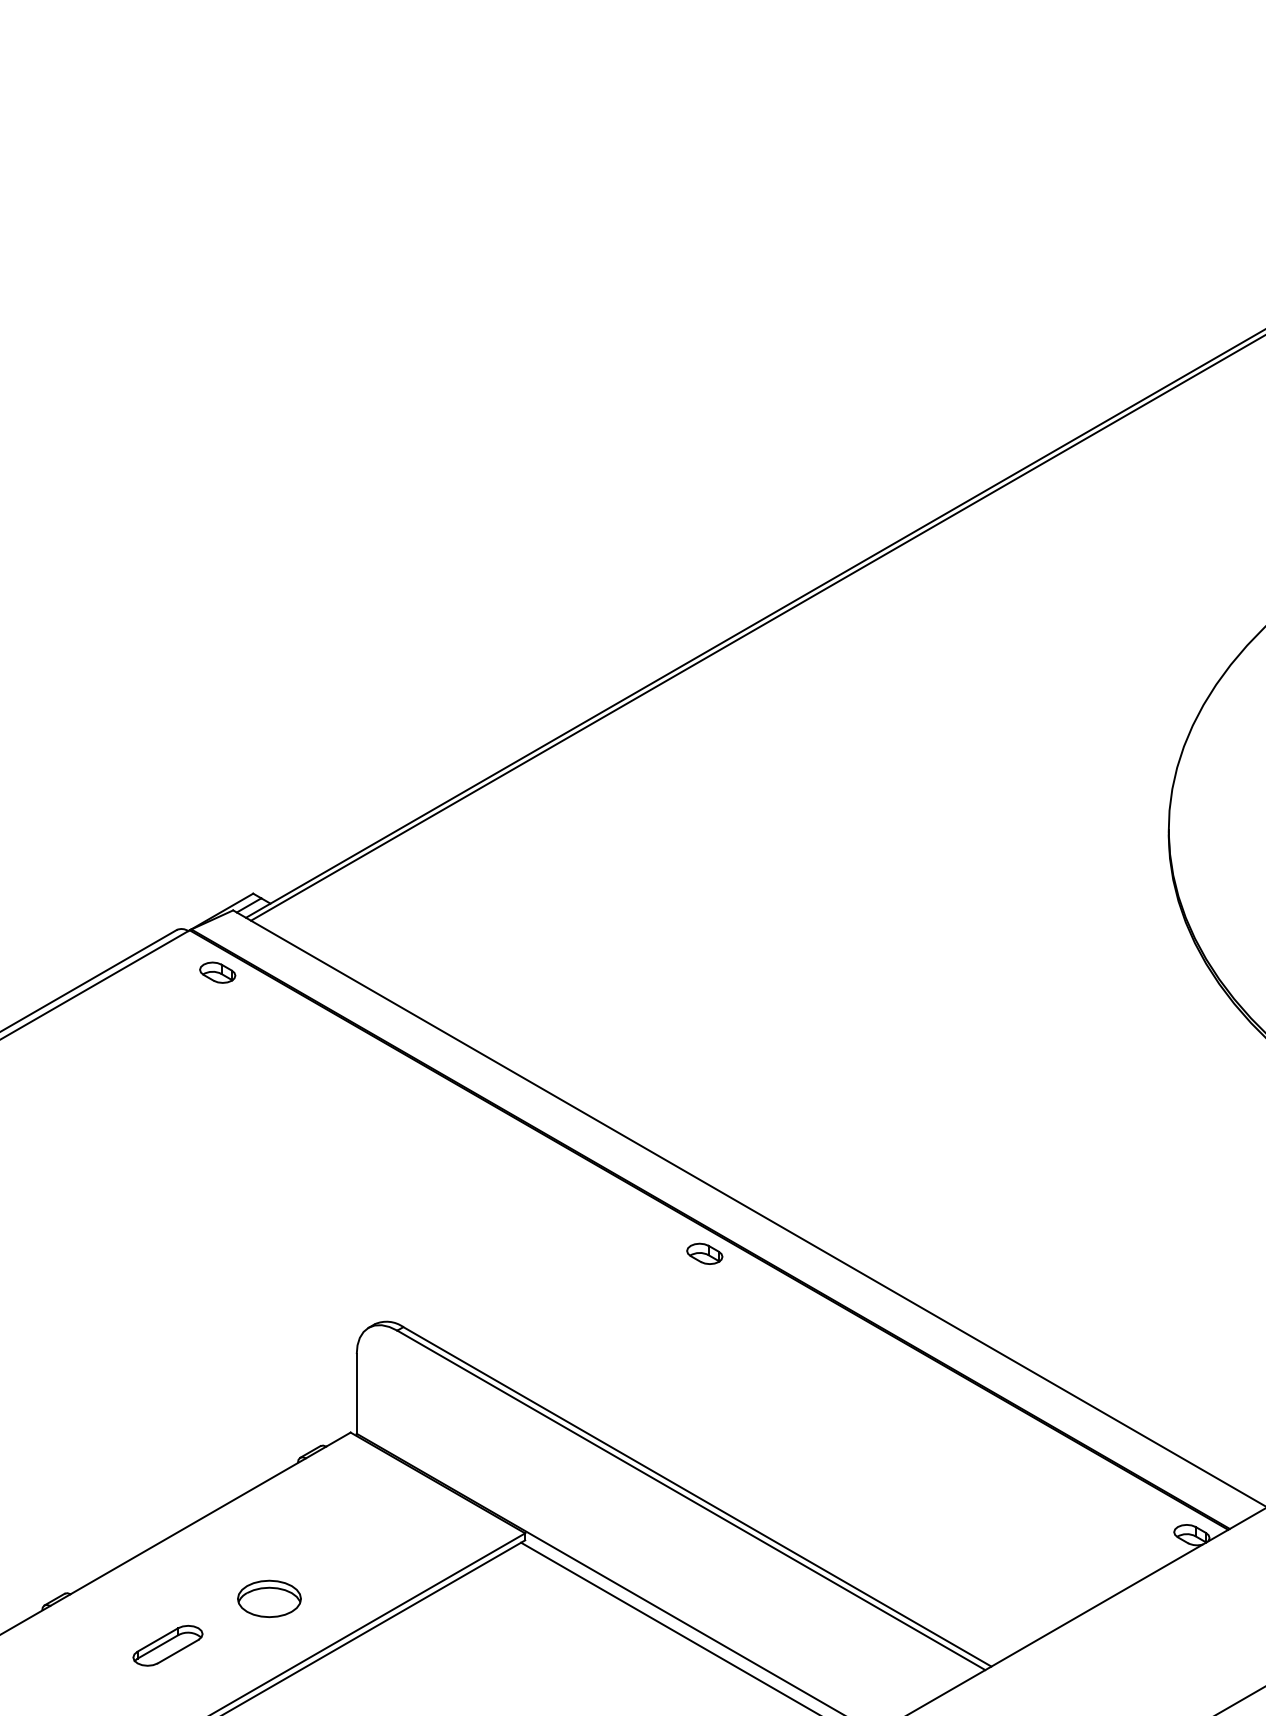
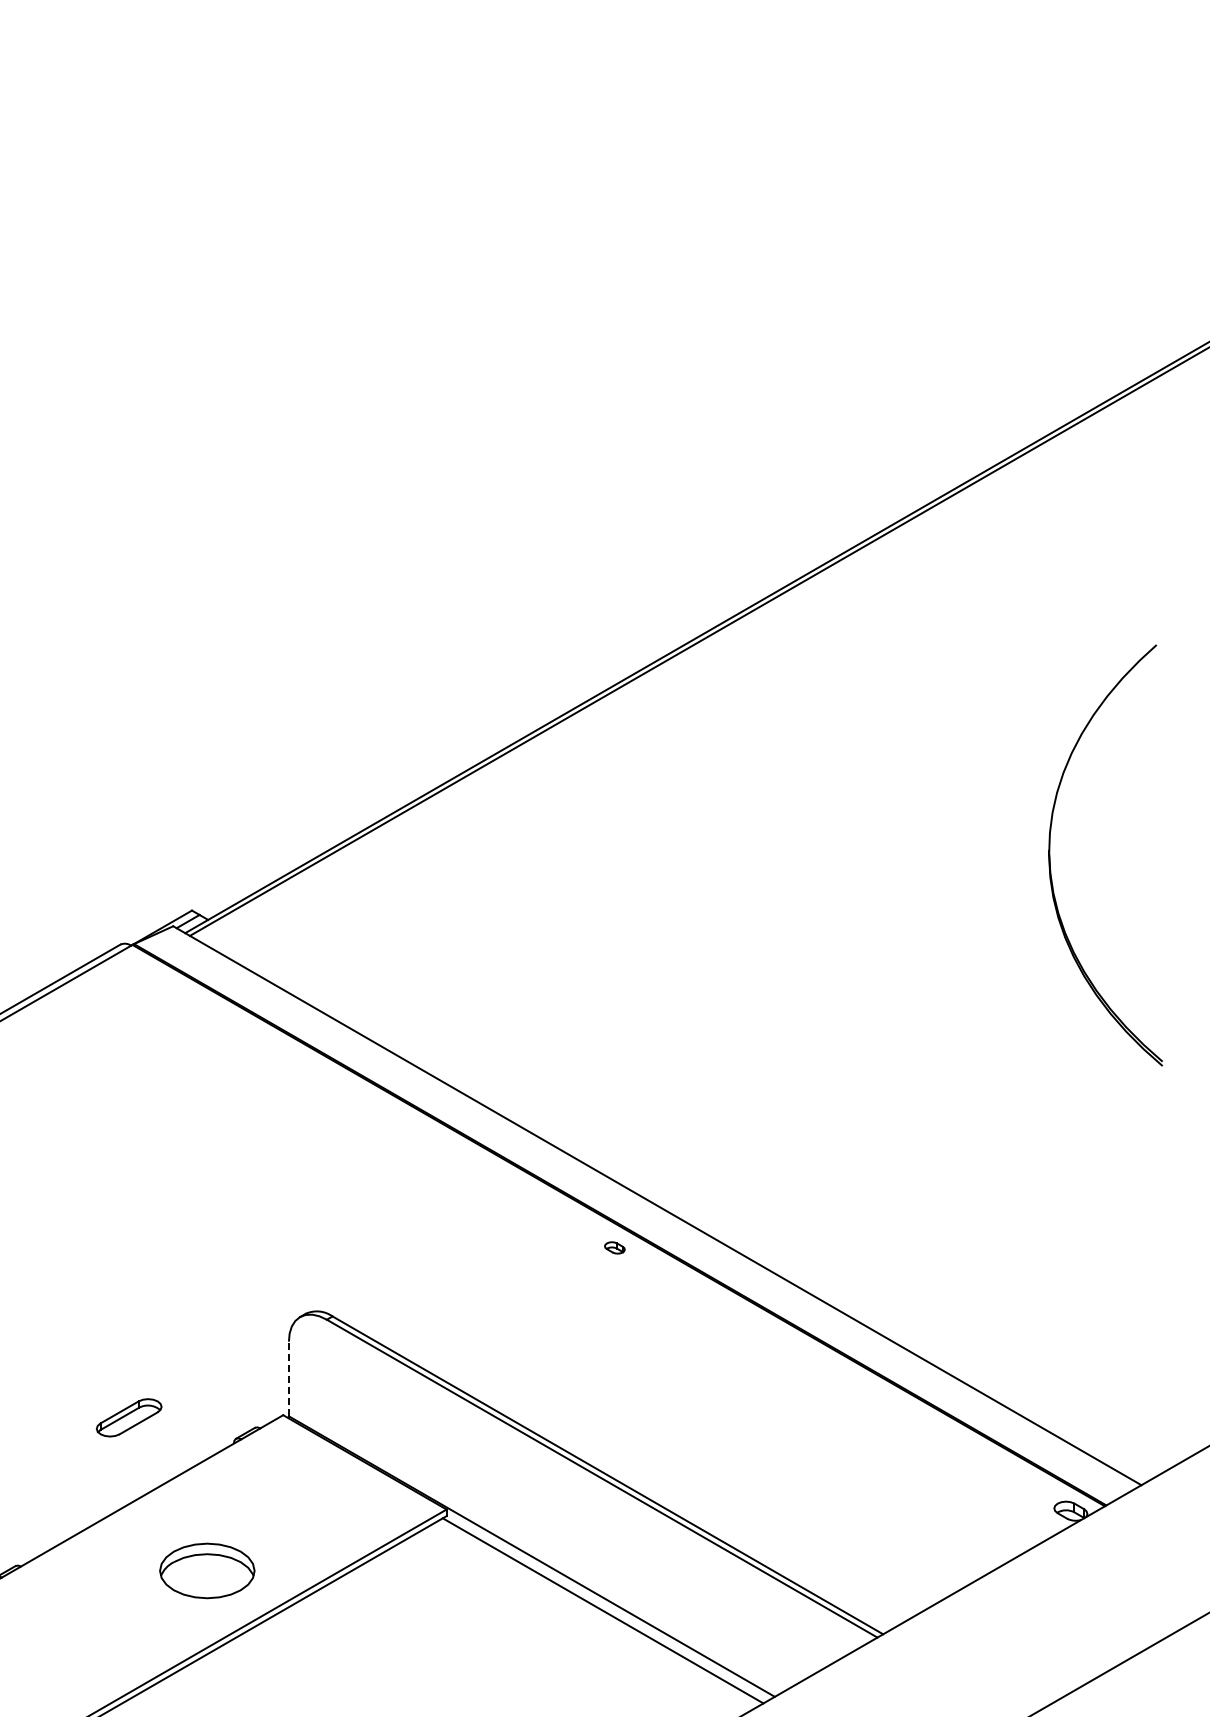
part: (217, 972) -> (158, 984), removed
part: (704, 1253) -> (614, 1247), size x0.6
line: (356, 1393) -> (288, 1378), solid -> dashed
part: (268, 1598) -> (206, 1570), size x1.6
part: (167, 1645) -> (128, 1417), moved

